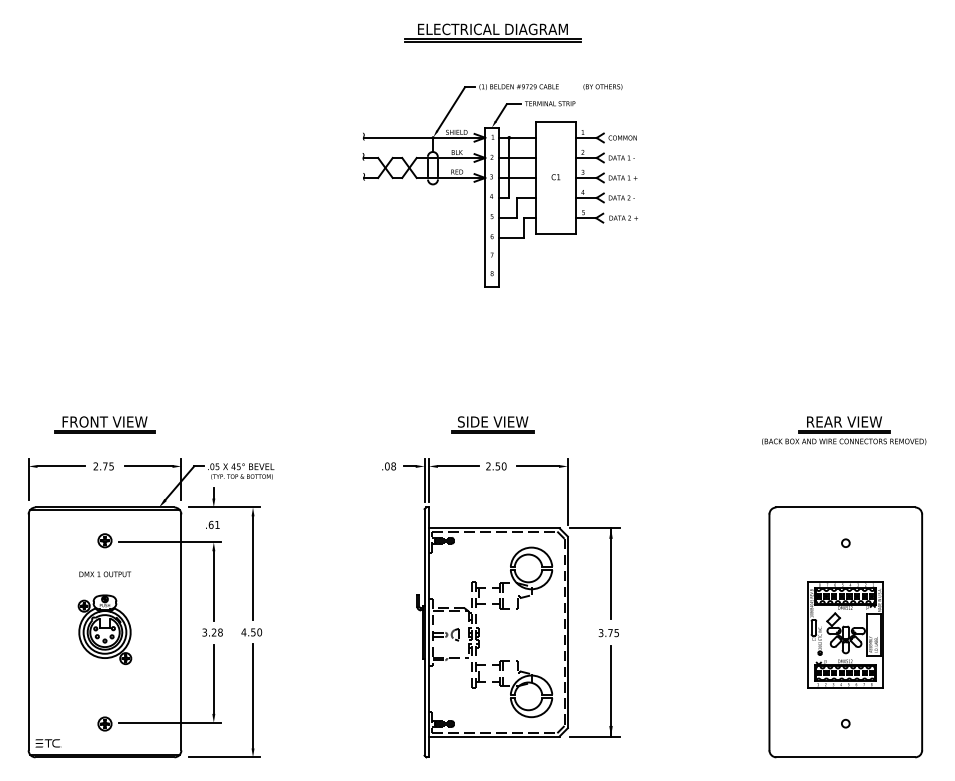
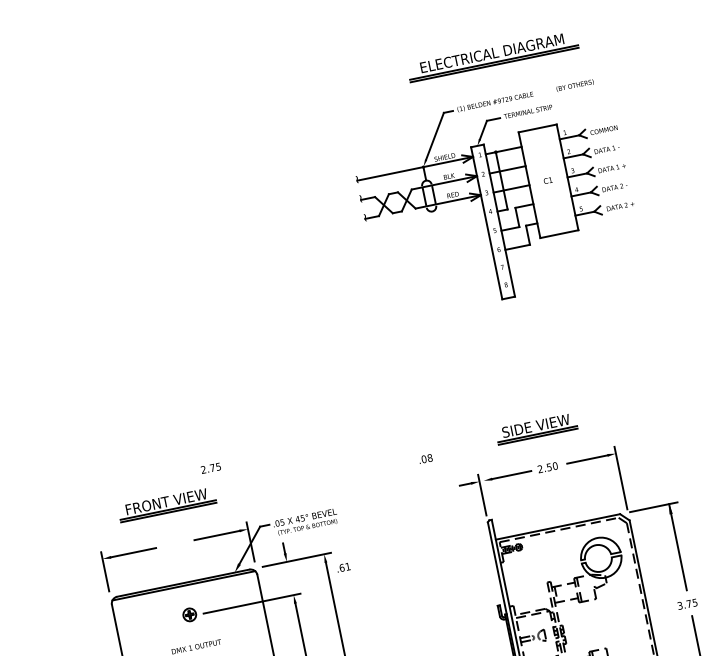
part: (492, 32) -> (492, 56), moved
text: (103, 466) -> (210, 468), moved
text: (388, 466) -> (425, 459), moved
line: (429, 480) -> (486, 494), removed
text: (212, 524) -> (343, 567), moved

